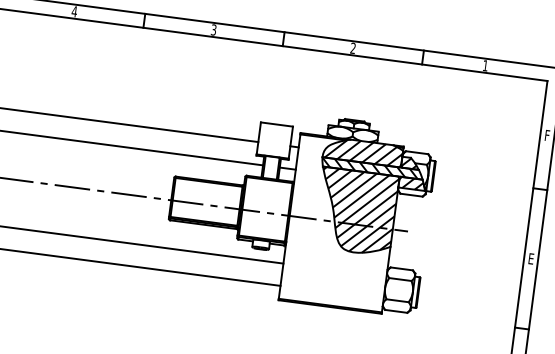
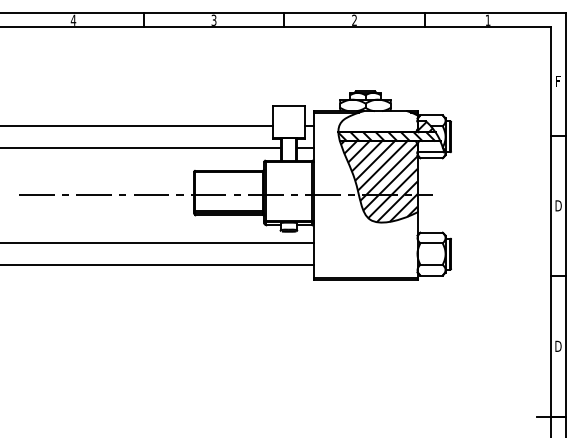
hatch: (363, 151) -> (378, 121), removed
hatch: (411, 183) -> (429, 146), removed
text: (531, 258) -> (558, 205), E -> D

